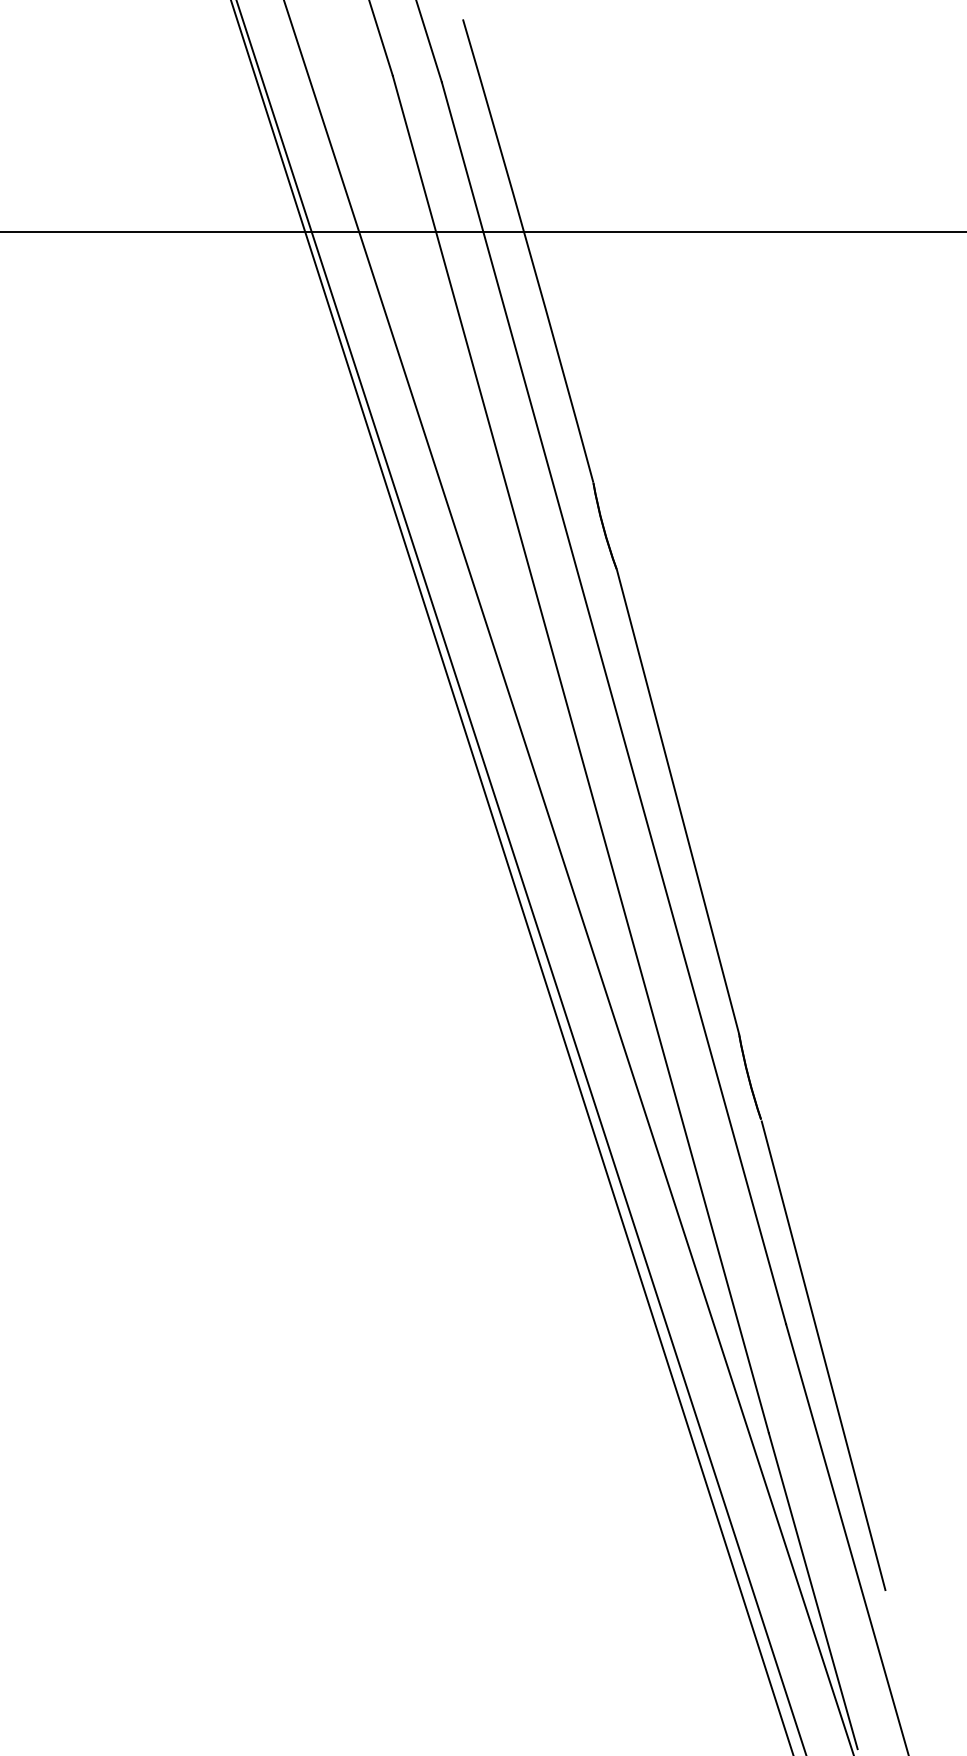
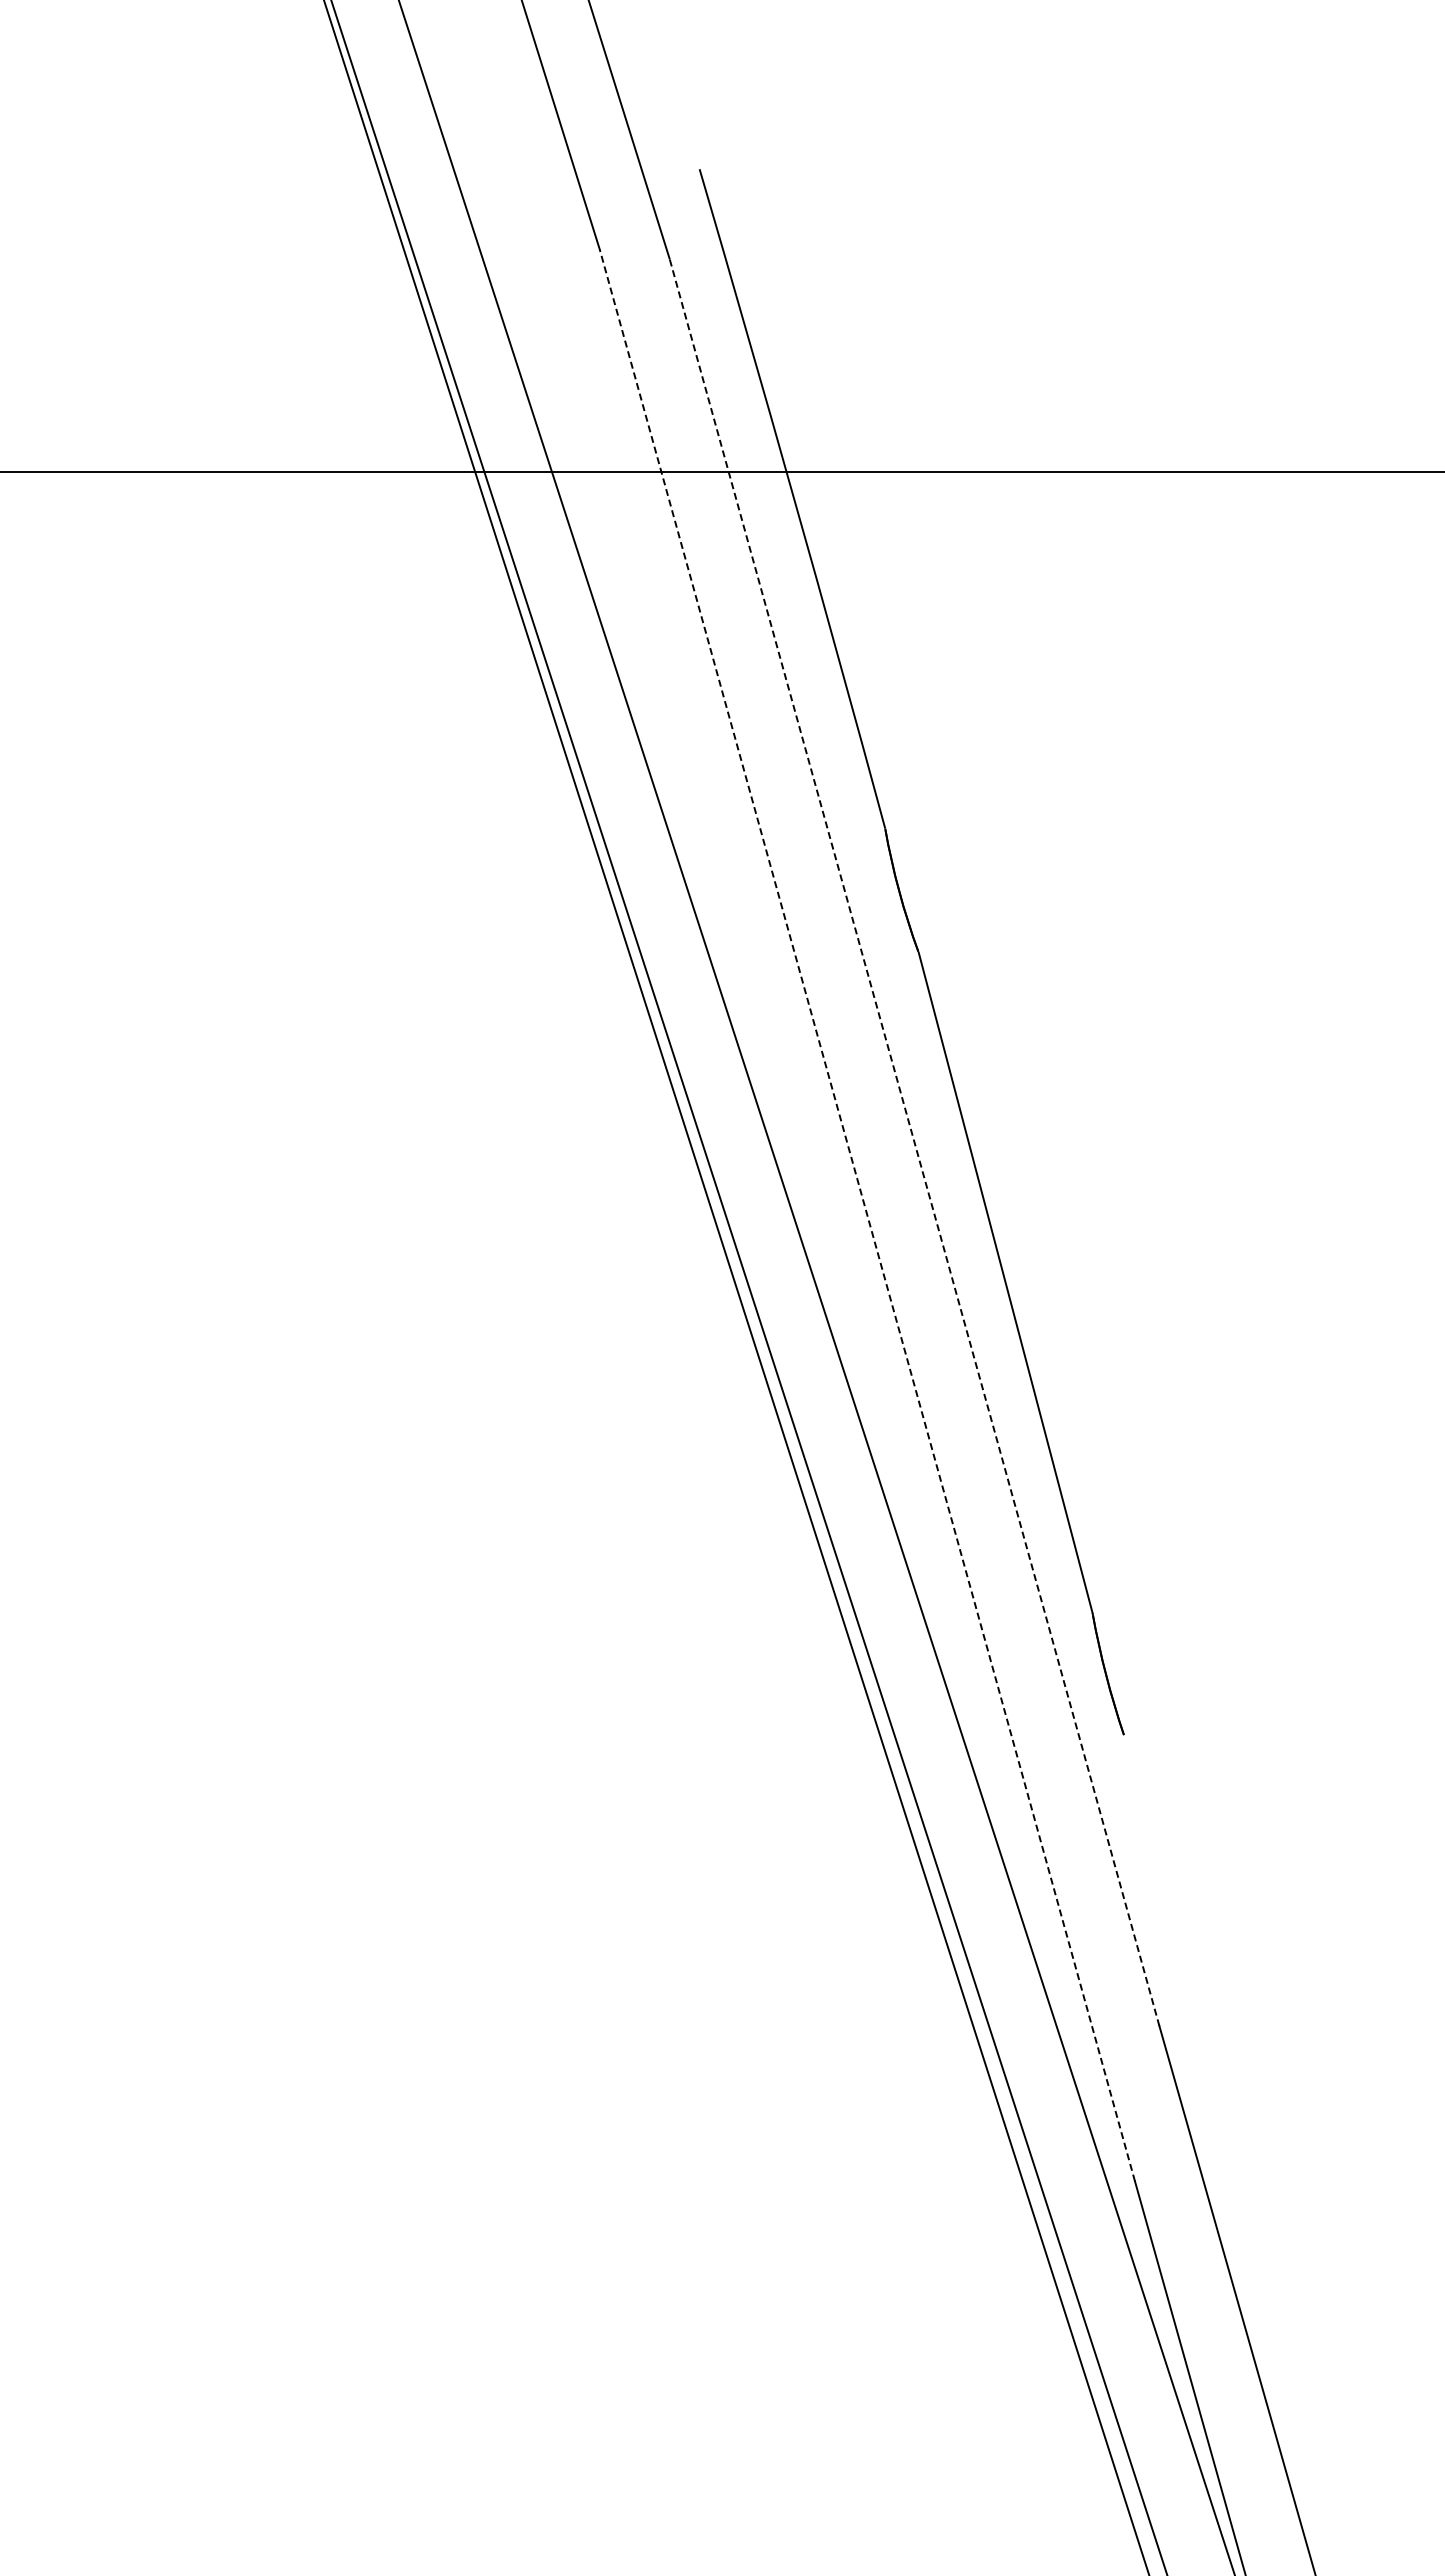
line: (613, 702) -> (914, 1141), solid -> dashed
line: (580, 754) -> (867, 1215), solid -> dashed
line: (823, 1355) -> (1212, 2070), removed

